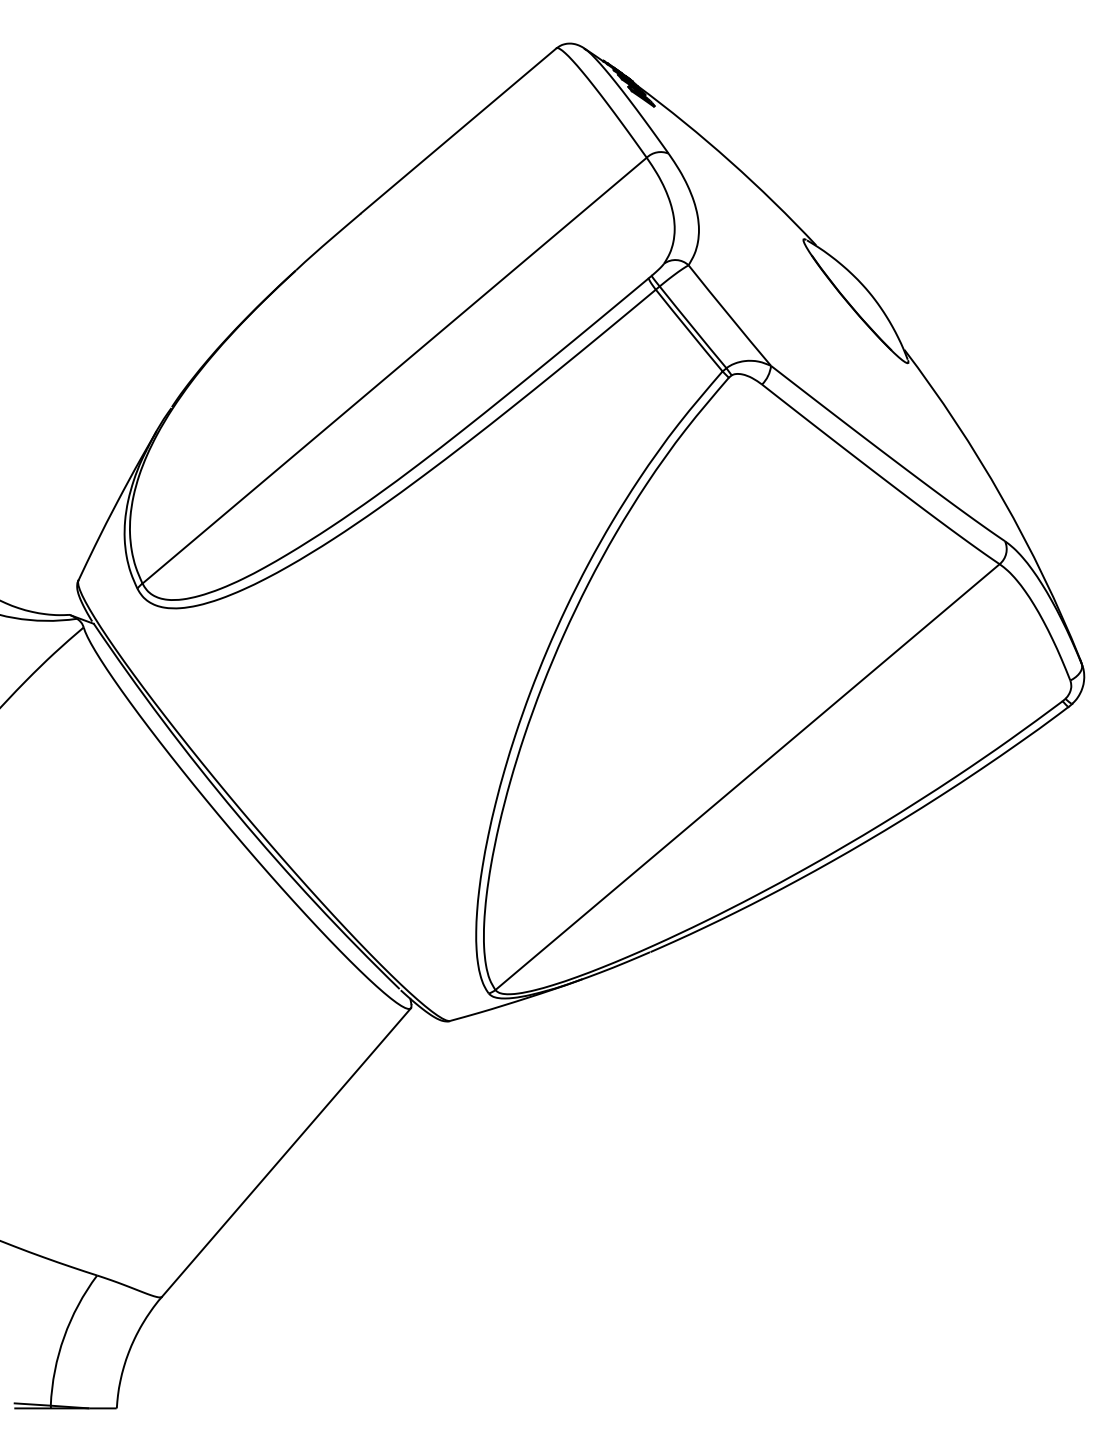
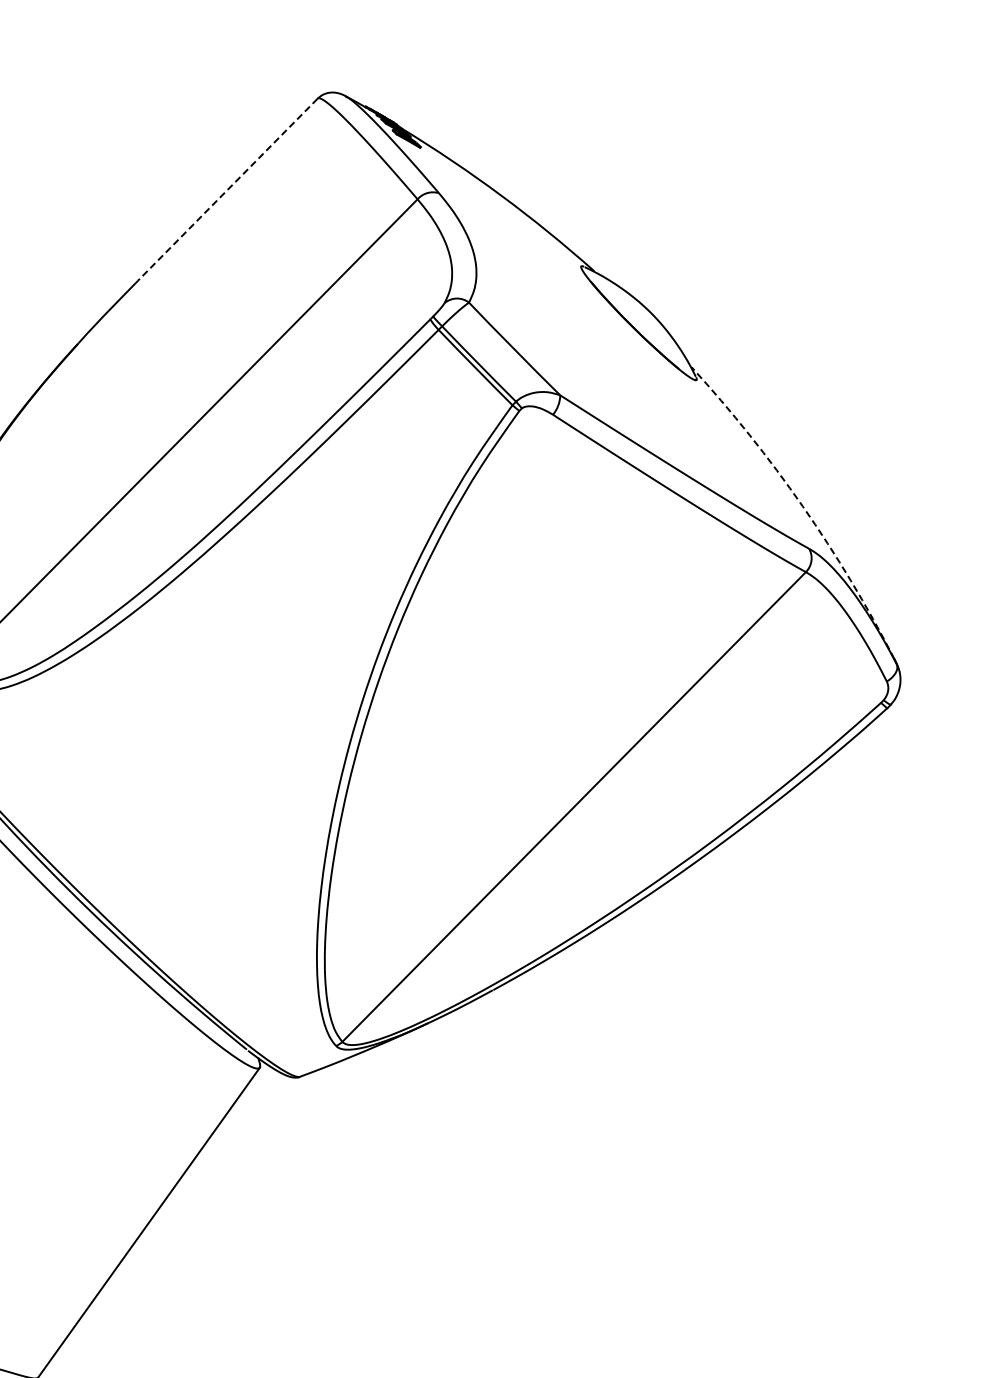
line: (458, 131) -> (227, 190), solid -> dashed
arc: (1002, 498) -> (802, 506), solid -> dashed

